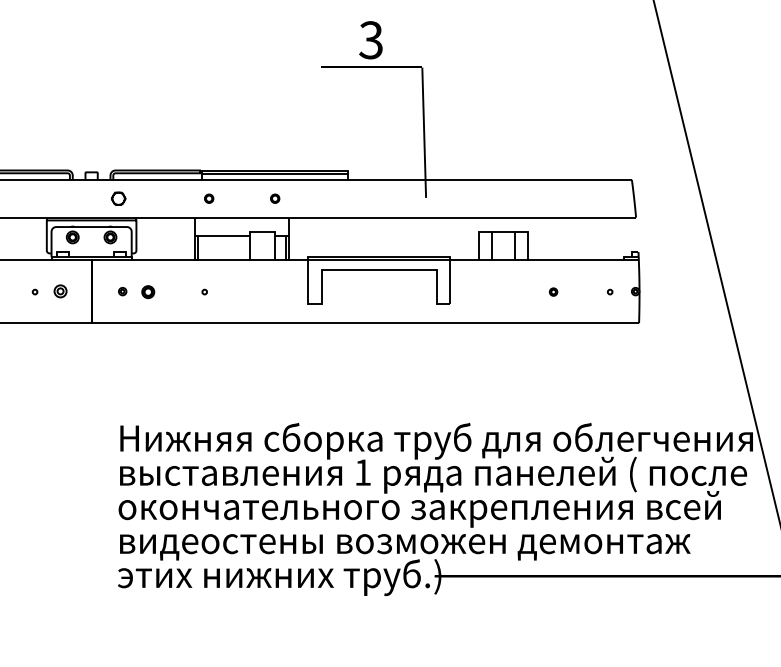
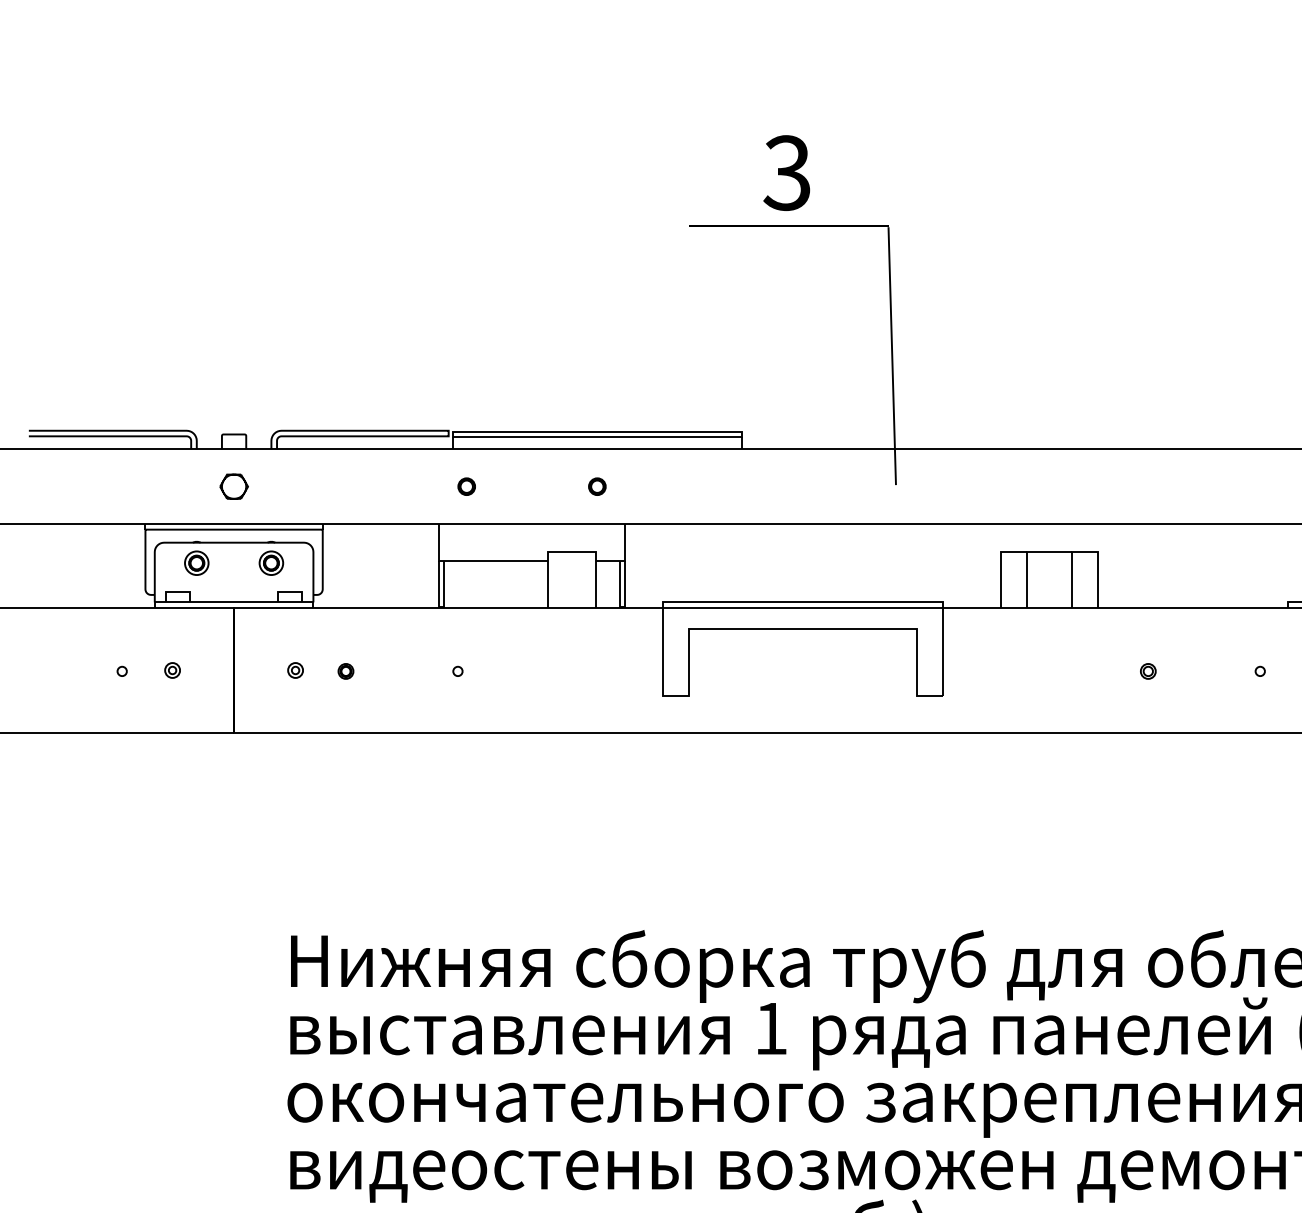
part: (118, 198) -> (233, 486), moved
part: (60, 291) -> (172, 670), size x0.62
part: (147, 291) -> (344, 670), size x0.62

